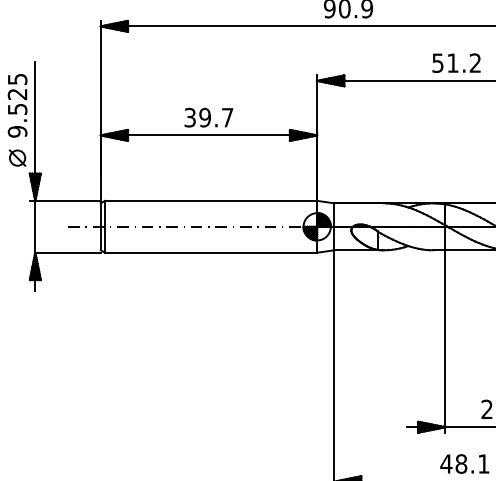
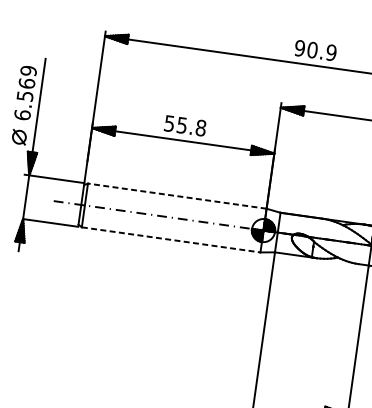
text: (17, 105) -> (25, 92), 9.525 -> 6.569
text: (209, 117) -> (185, 125), 39.7 -> 55.8
line: (210, 200) -> (176, 195), solid -> dashed
line: (211, 252) -> (171, 239), solid -> dashed

